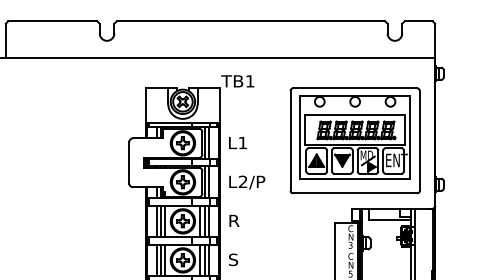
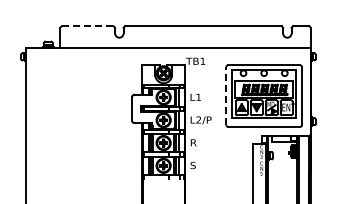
line: (52, 21) -> (87, 26), solid -> dashed
line: (290, 139) -> (226, 95), solid -> dashed

